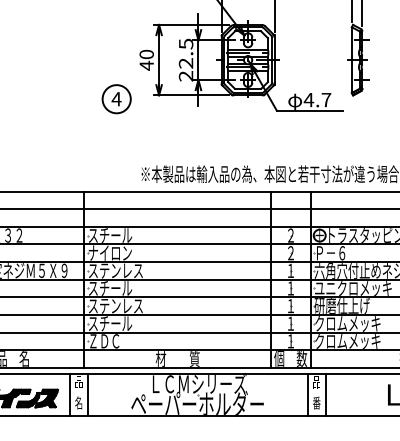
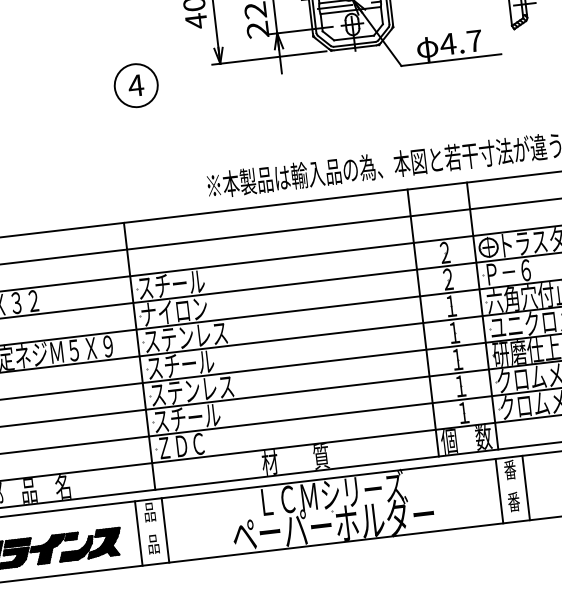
part: (116, 99) -> (135, 86), moved
text: (316, 381) -> (509, 469), 品 -> 番
text: (78, 402) -> (152, 543), 名 -> 品

